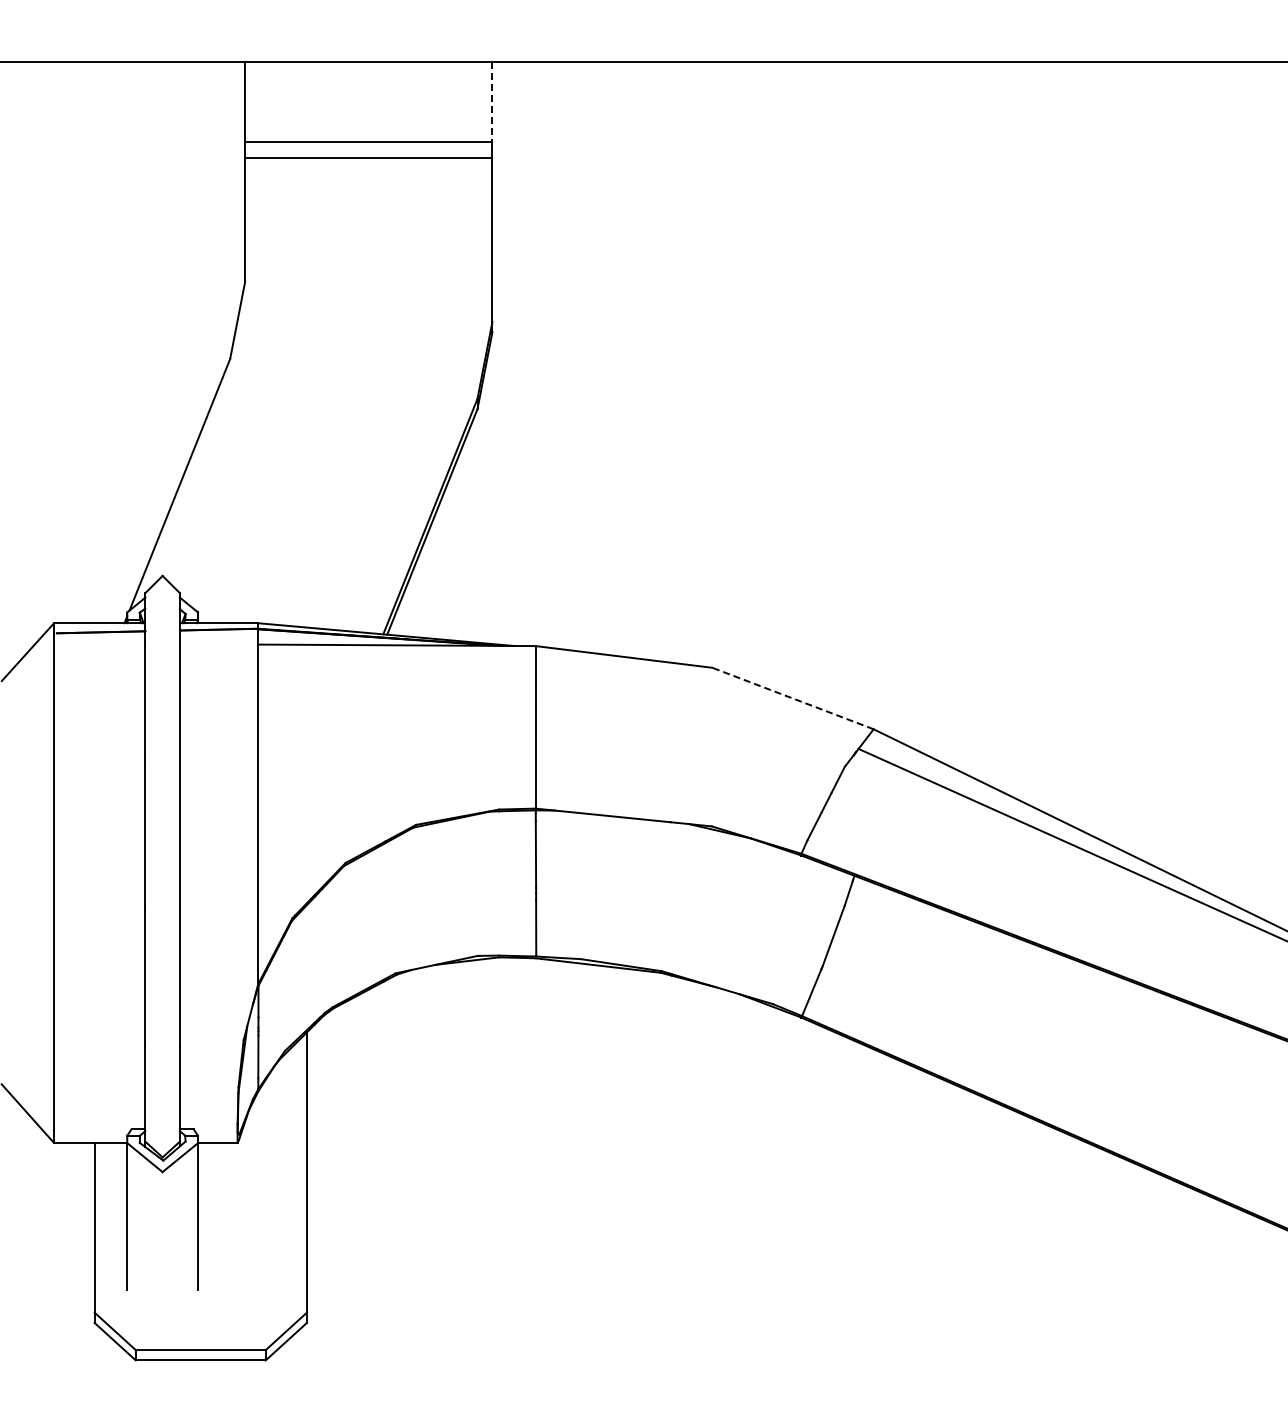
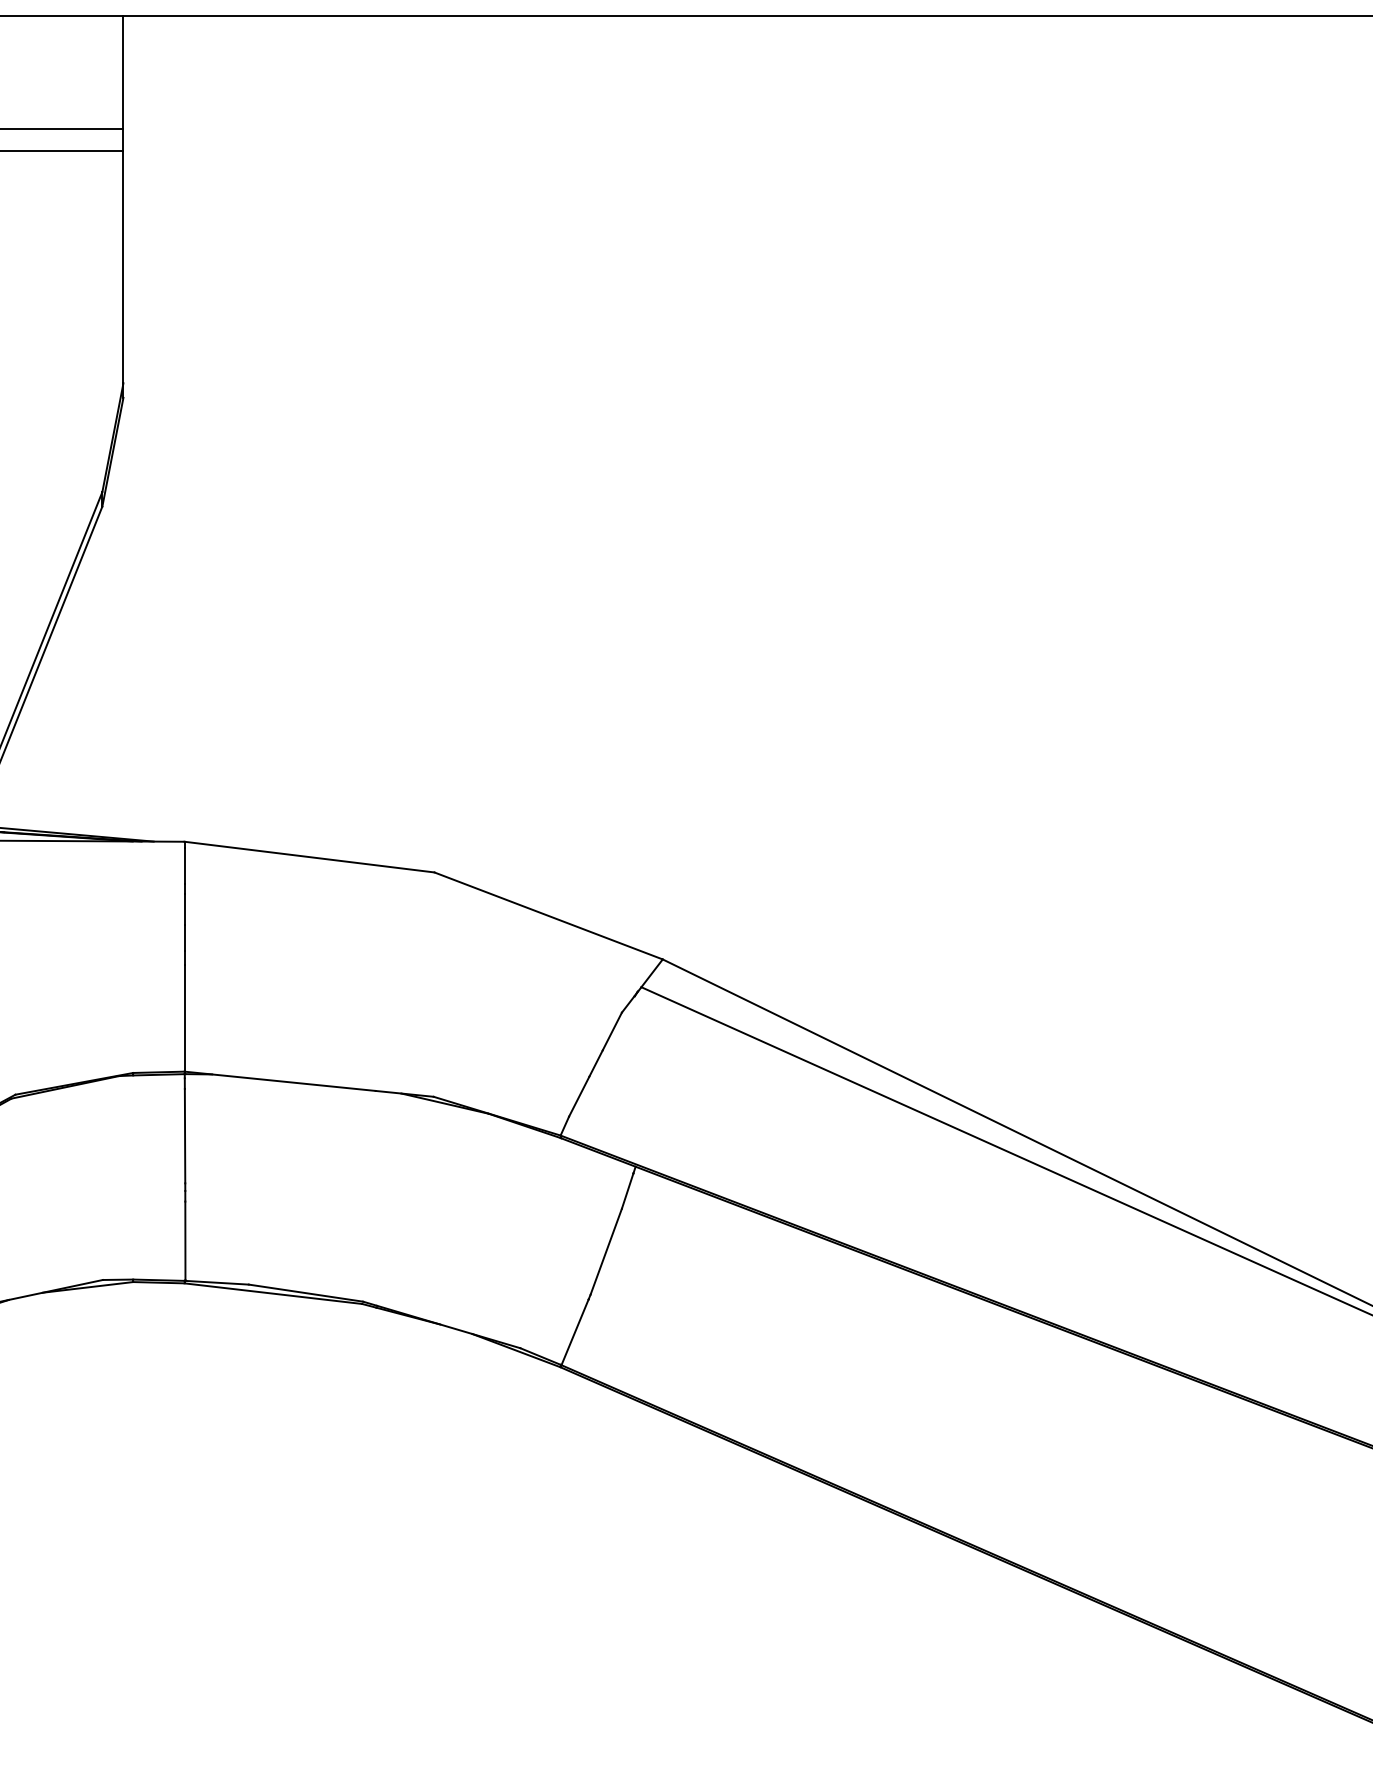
line: (492, 102) -> (123, 72), dashed -> solid
line: (792, 698) -> (547, 915), dashed -> solid

